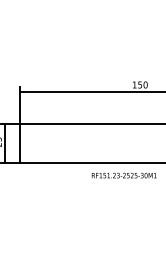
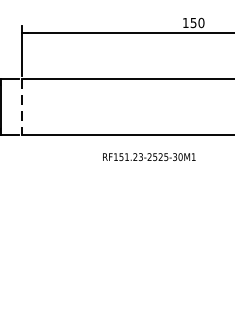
line: (20, 144) -> (22, 108), solid -> dashed
text: (123, 175) -> (148, 156), moved

